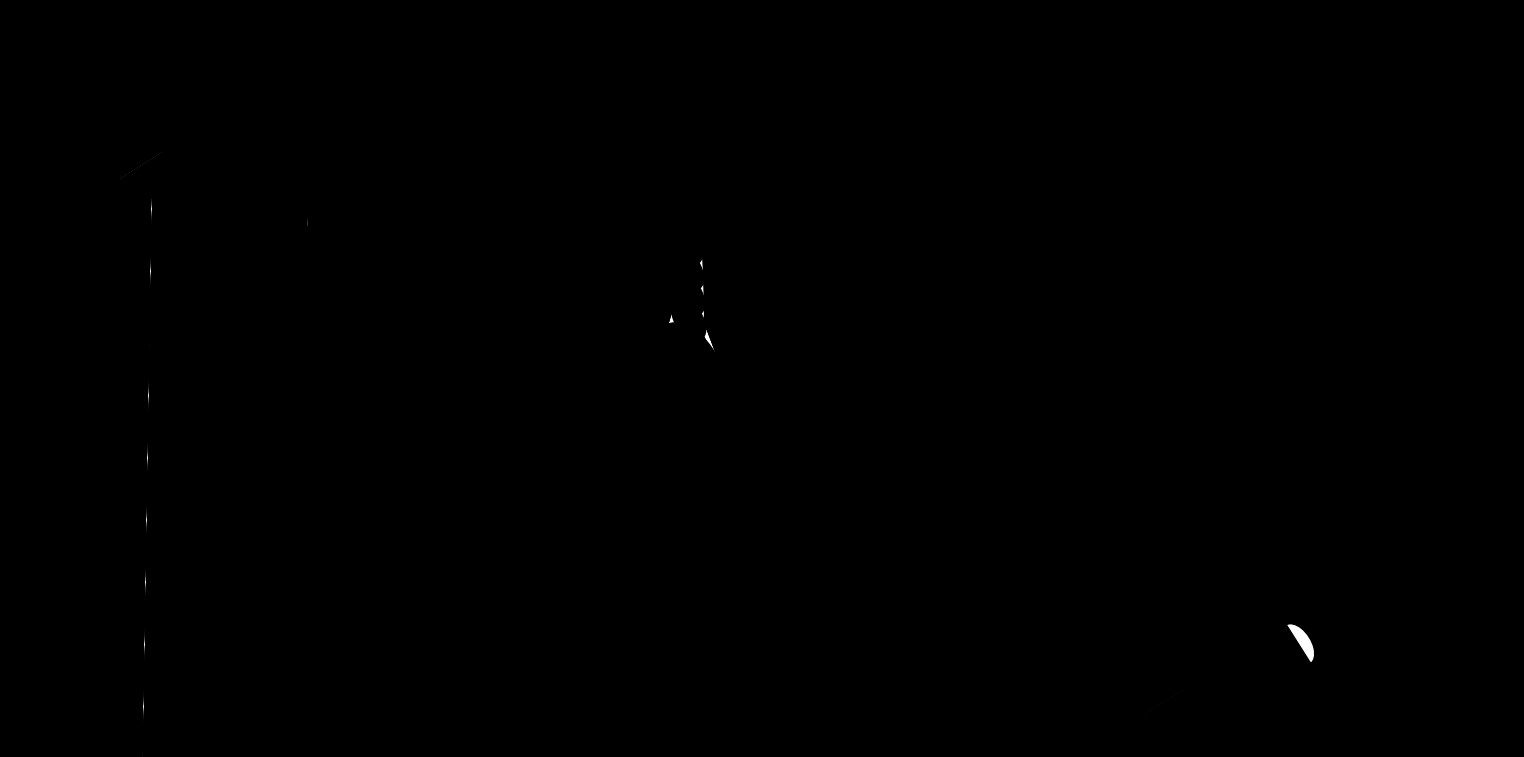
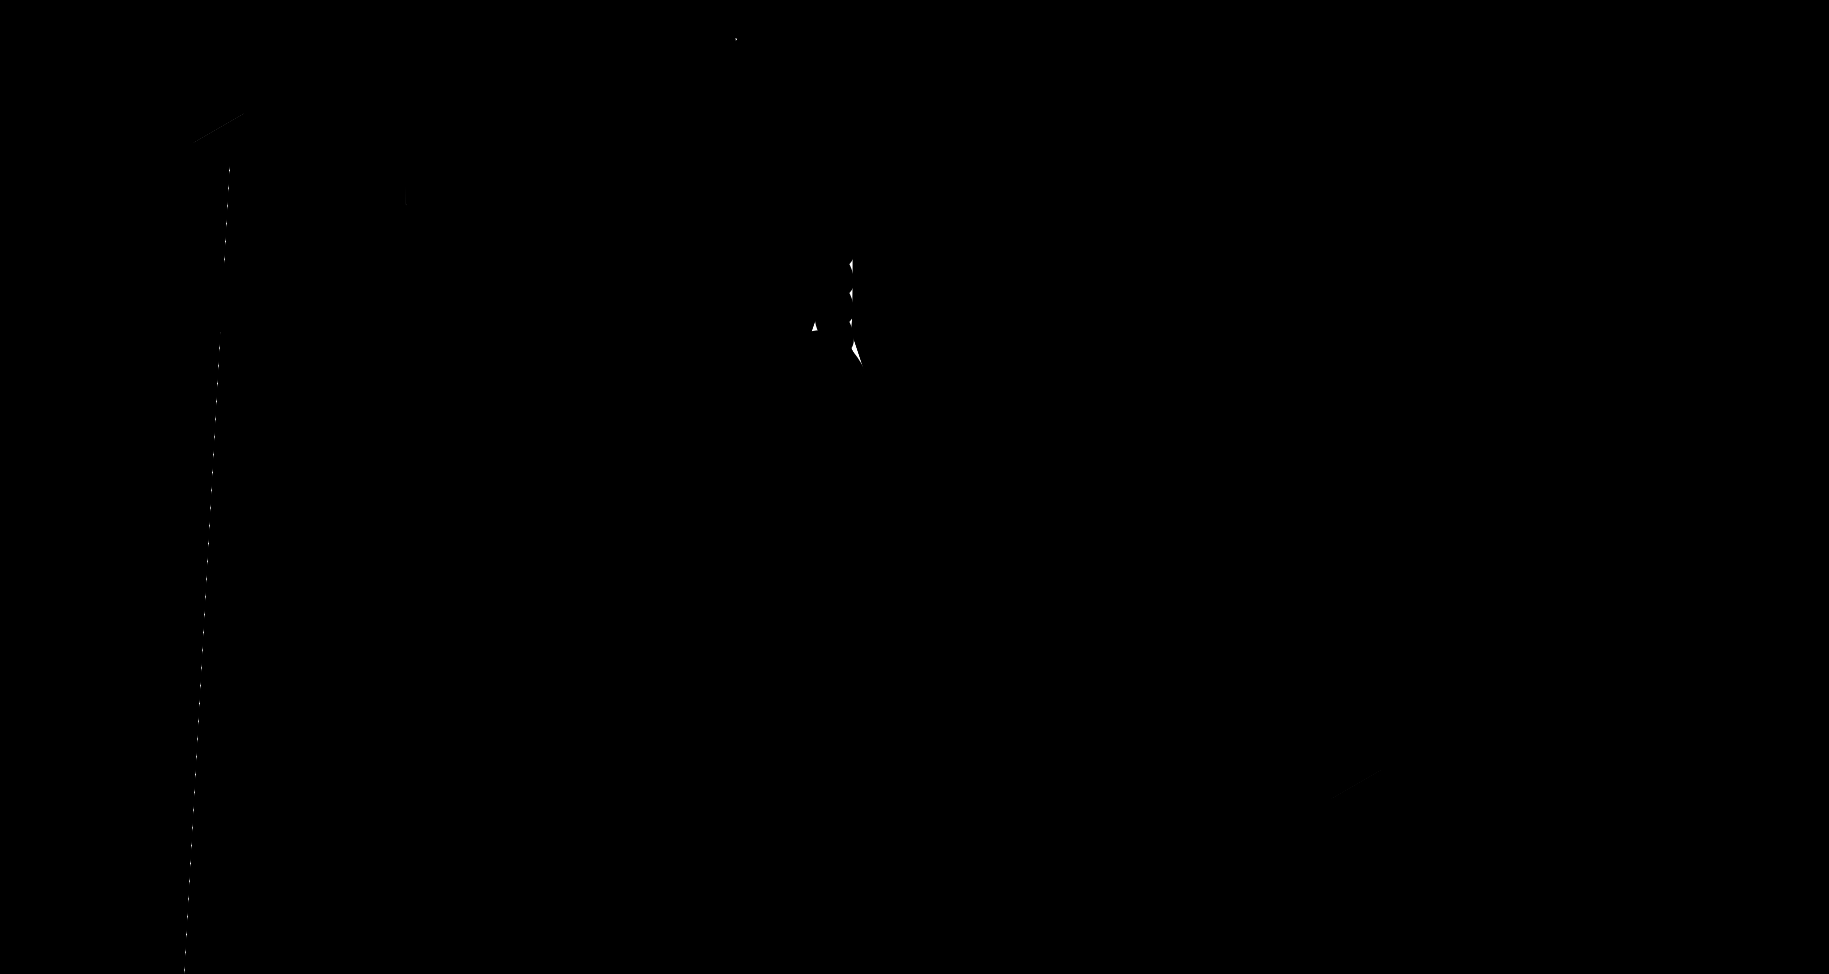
fill: (1300, 643) -> (1514, 723), added

